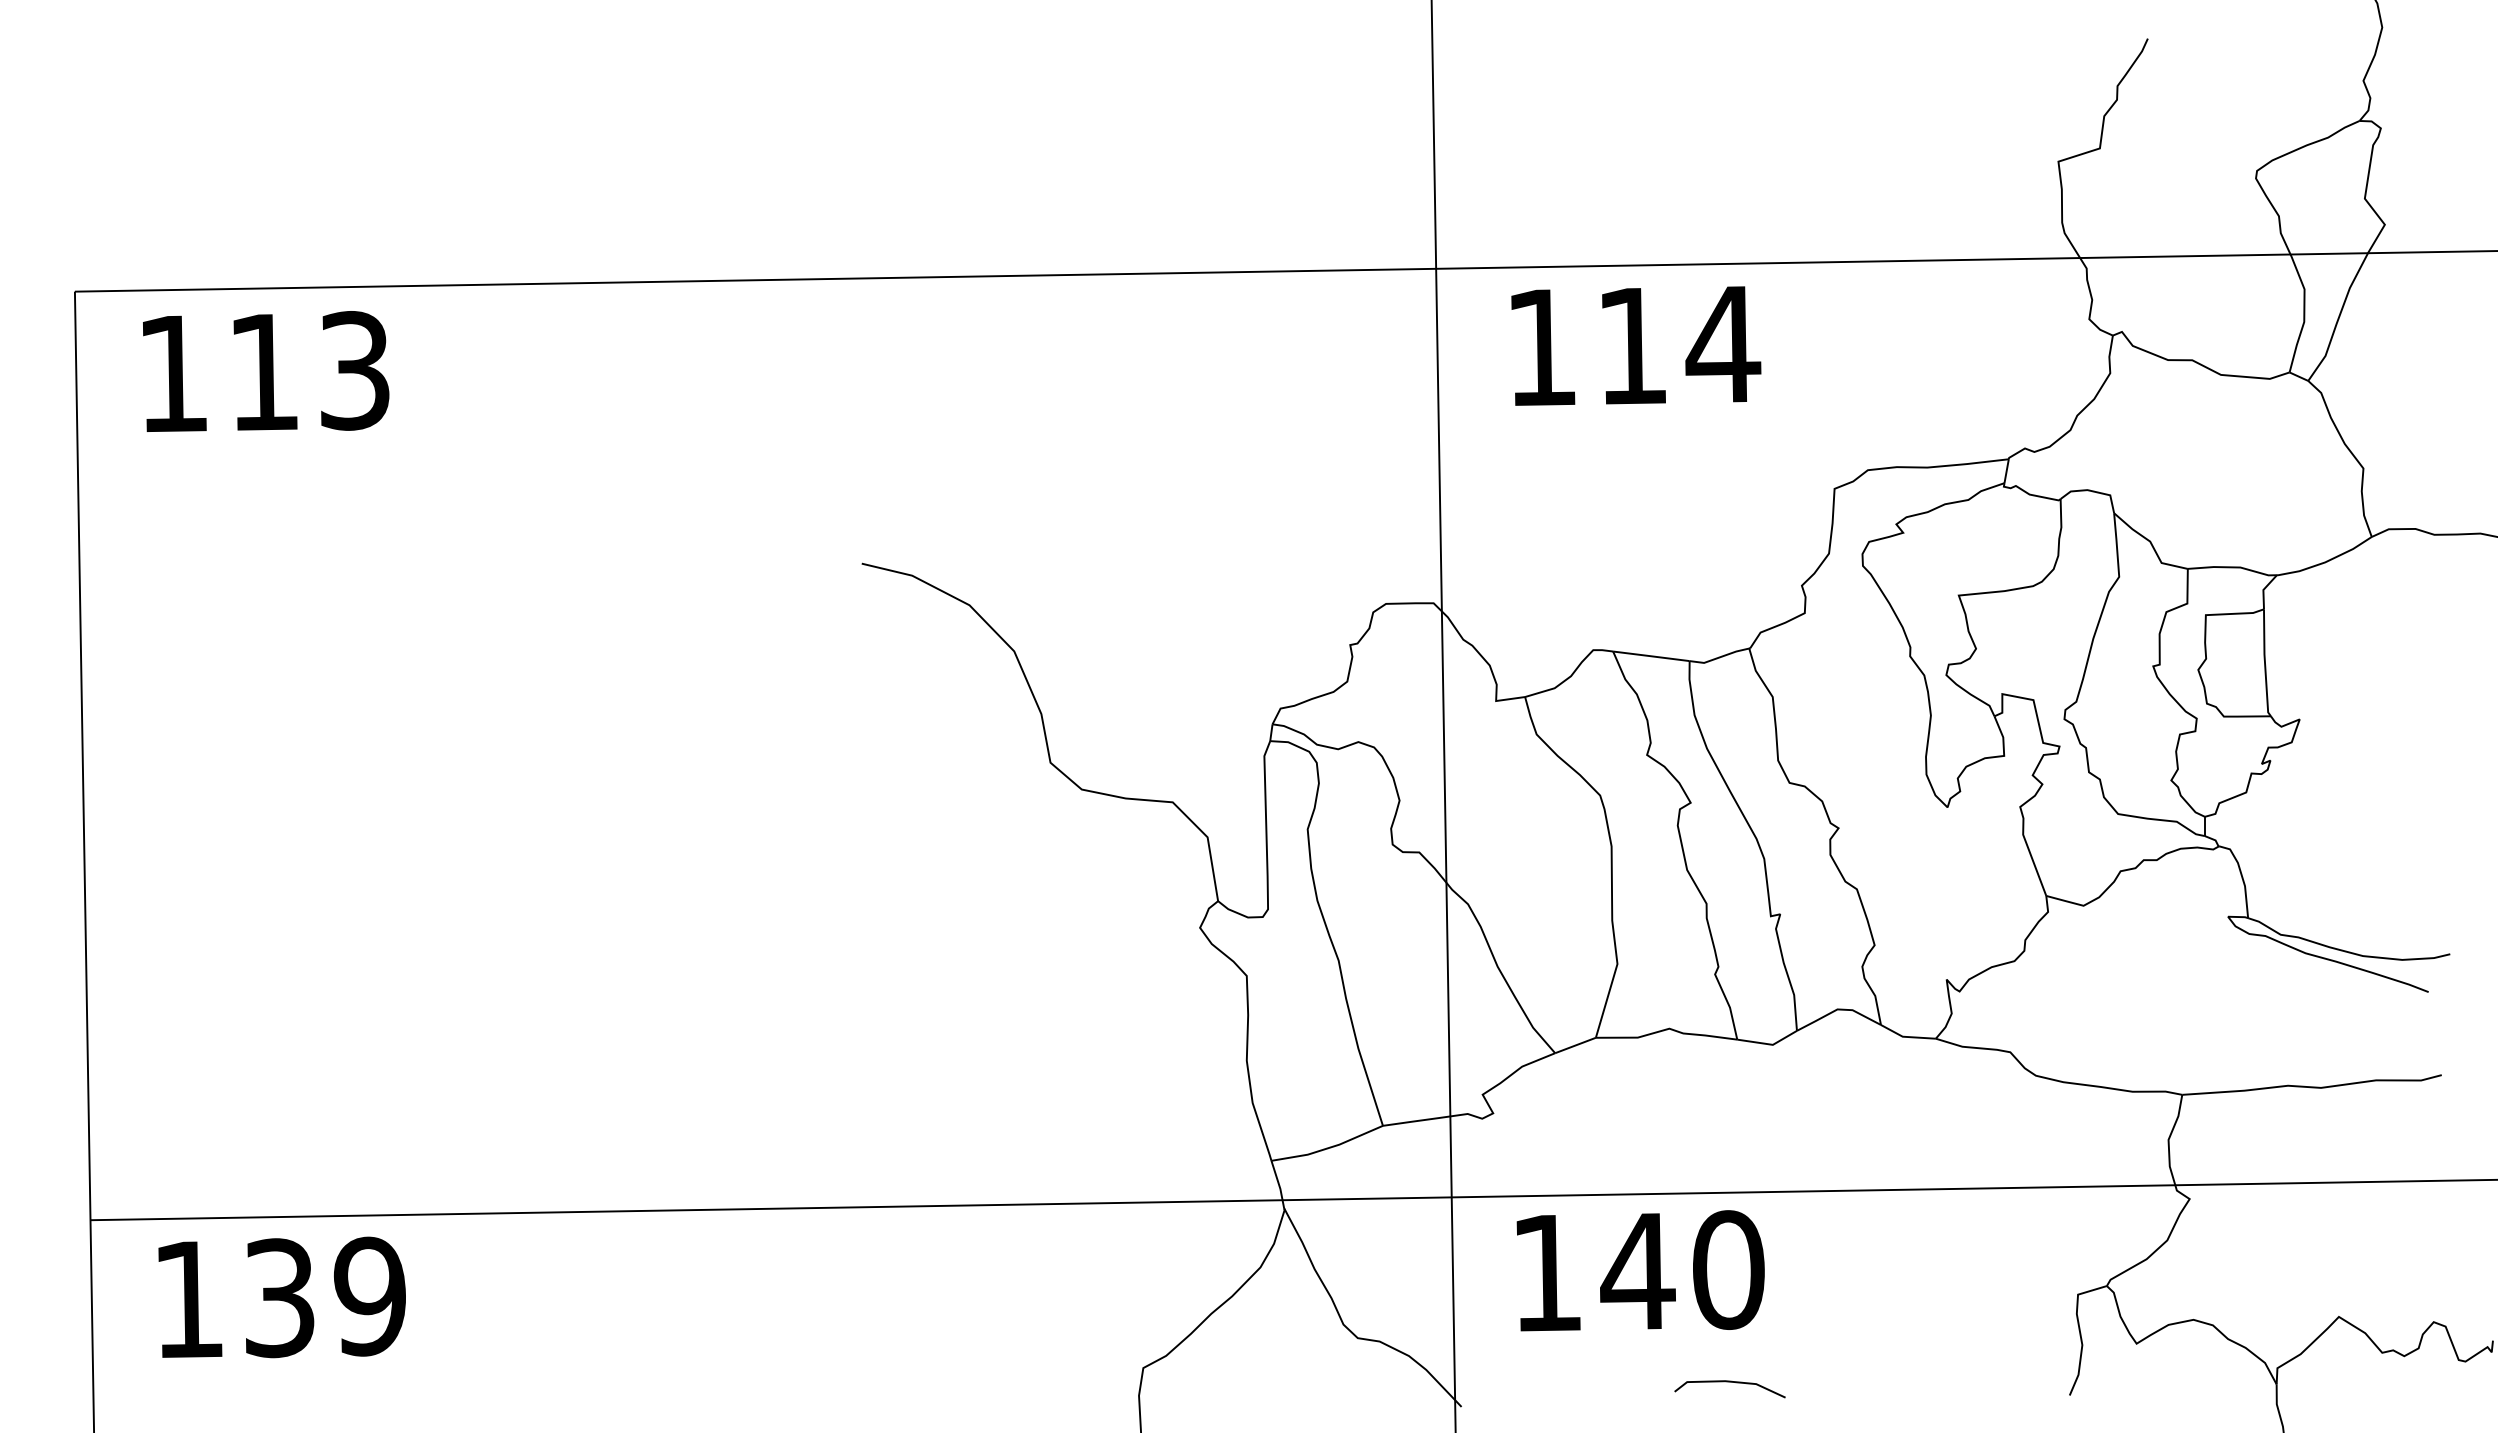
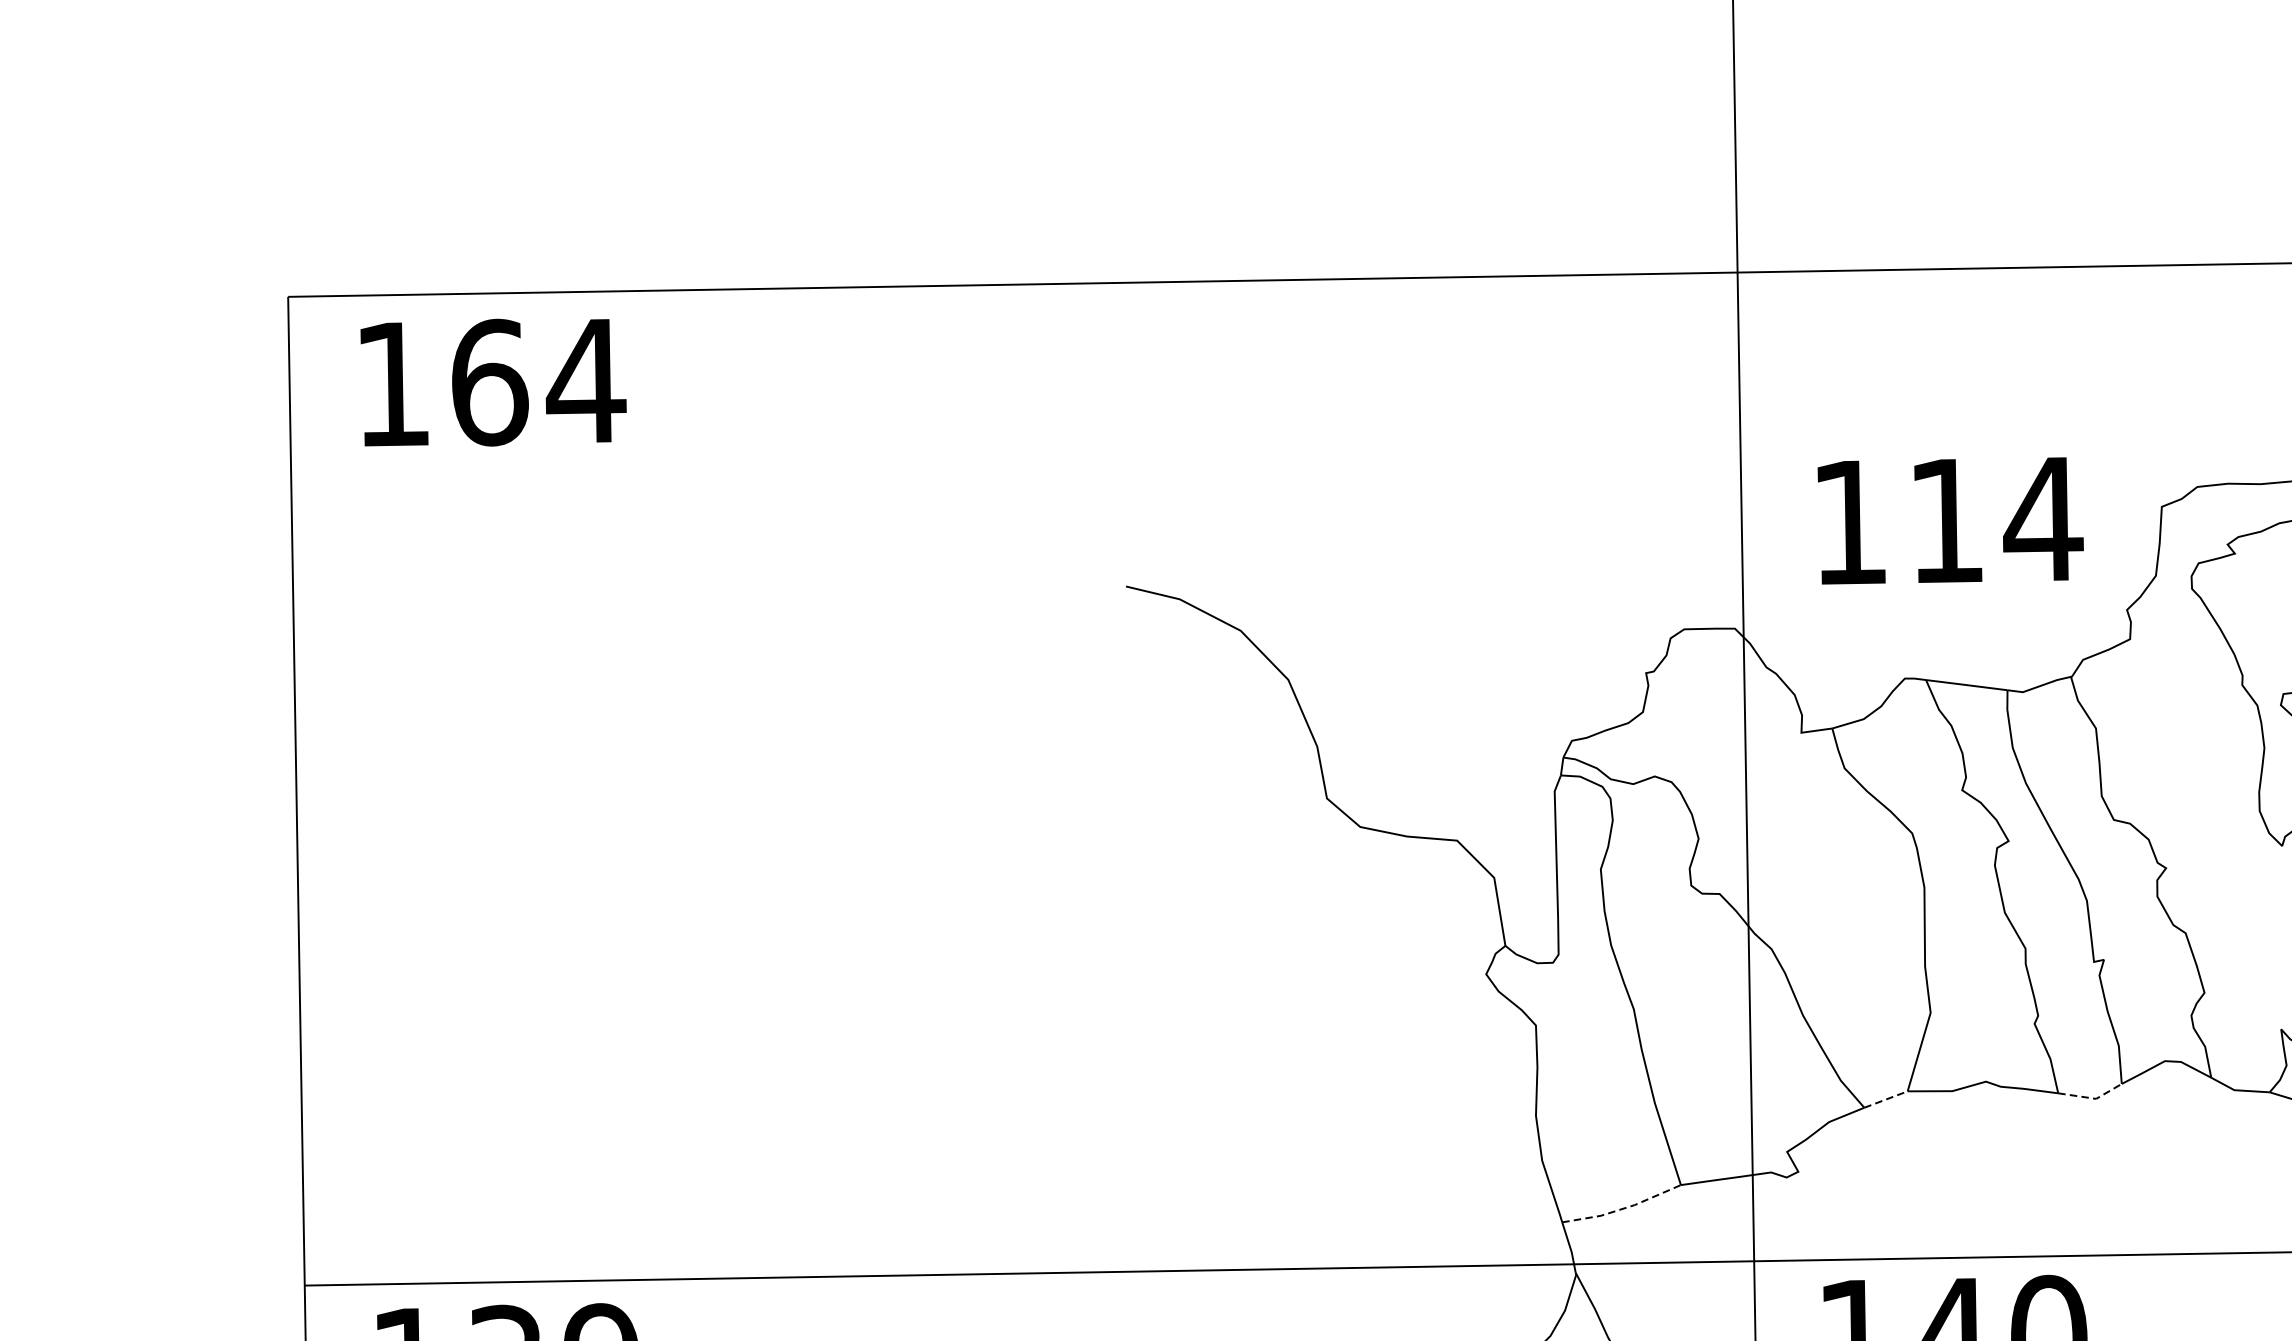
text: (1636, 345) -> (1950, 520), moved
text: (310, 371) -> (539, 381), 113 -> 164
line: (1769, 1044) -> (2092, 1098), solid -> dashed
line: (1575, 1045) -> (1885, 1099), solid -> dashed
line: (1329, 1147) -> (1624, 1208), solid -> dashed

